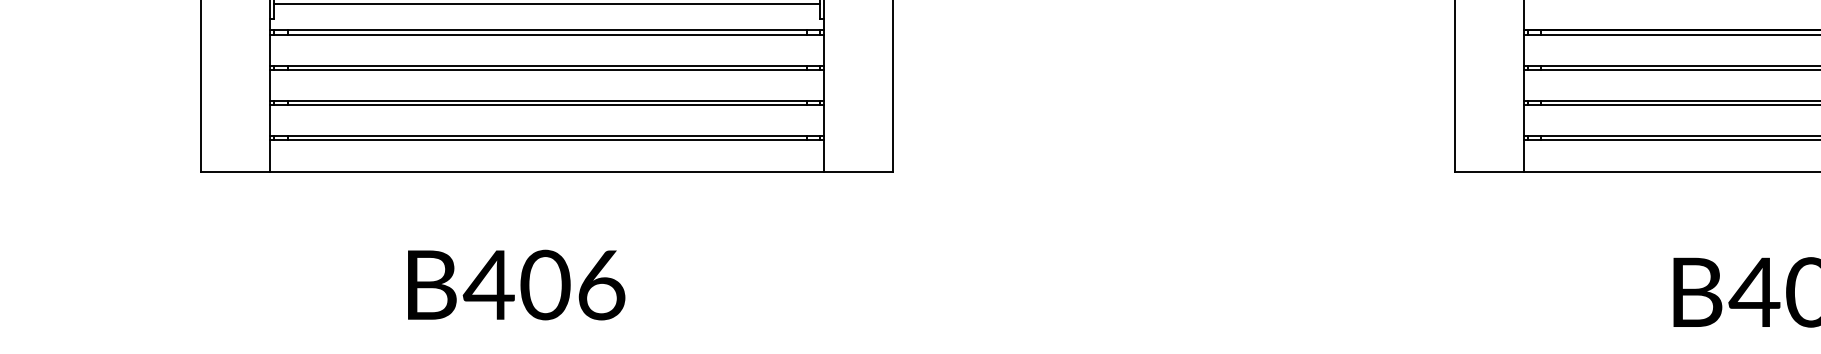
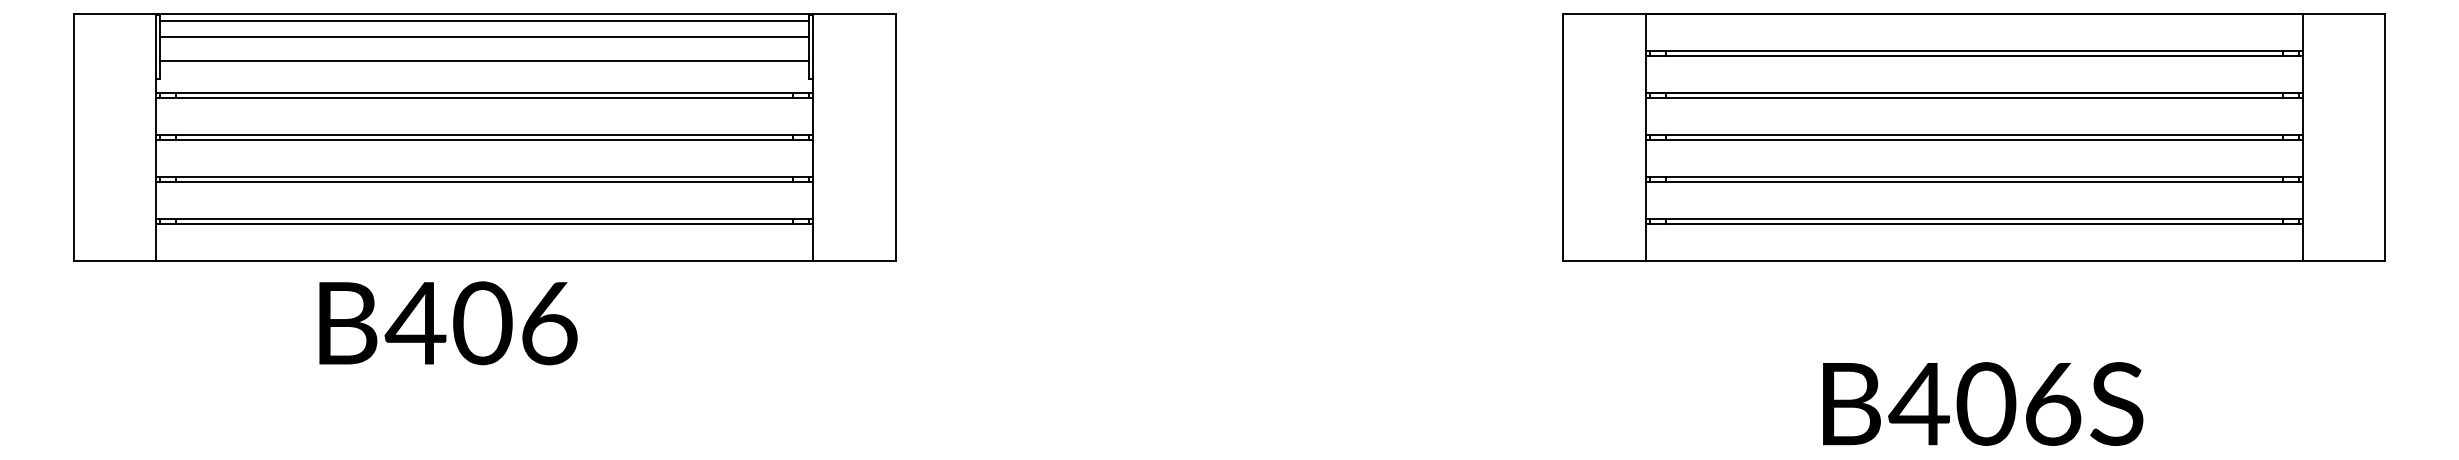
text: (516, 285) -> (448, 323), moved

